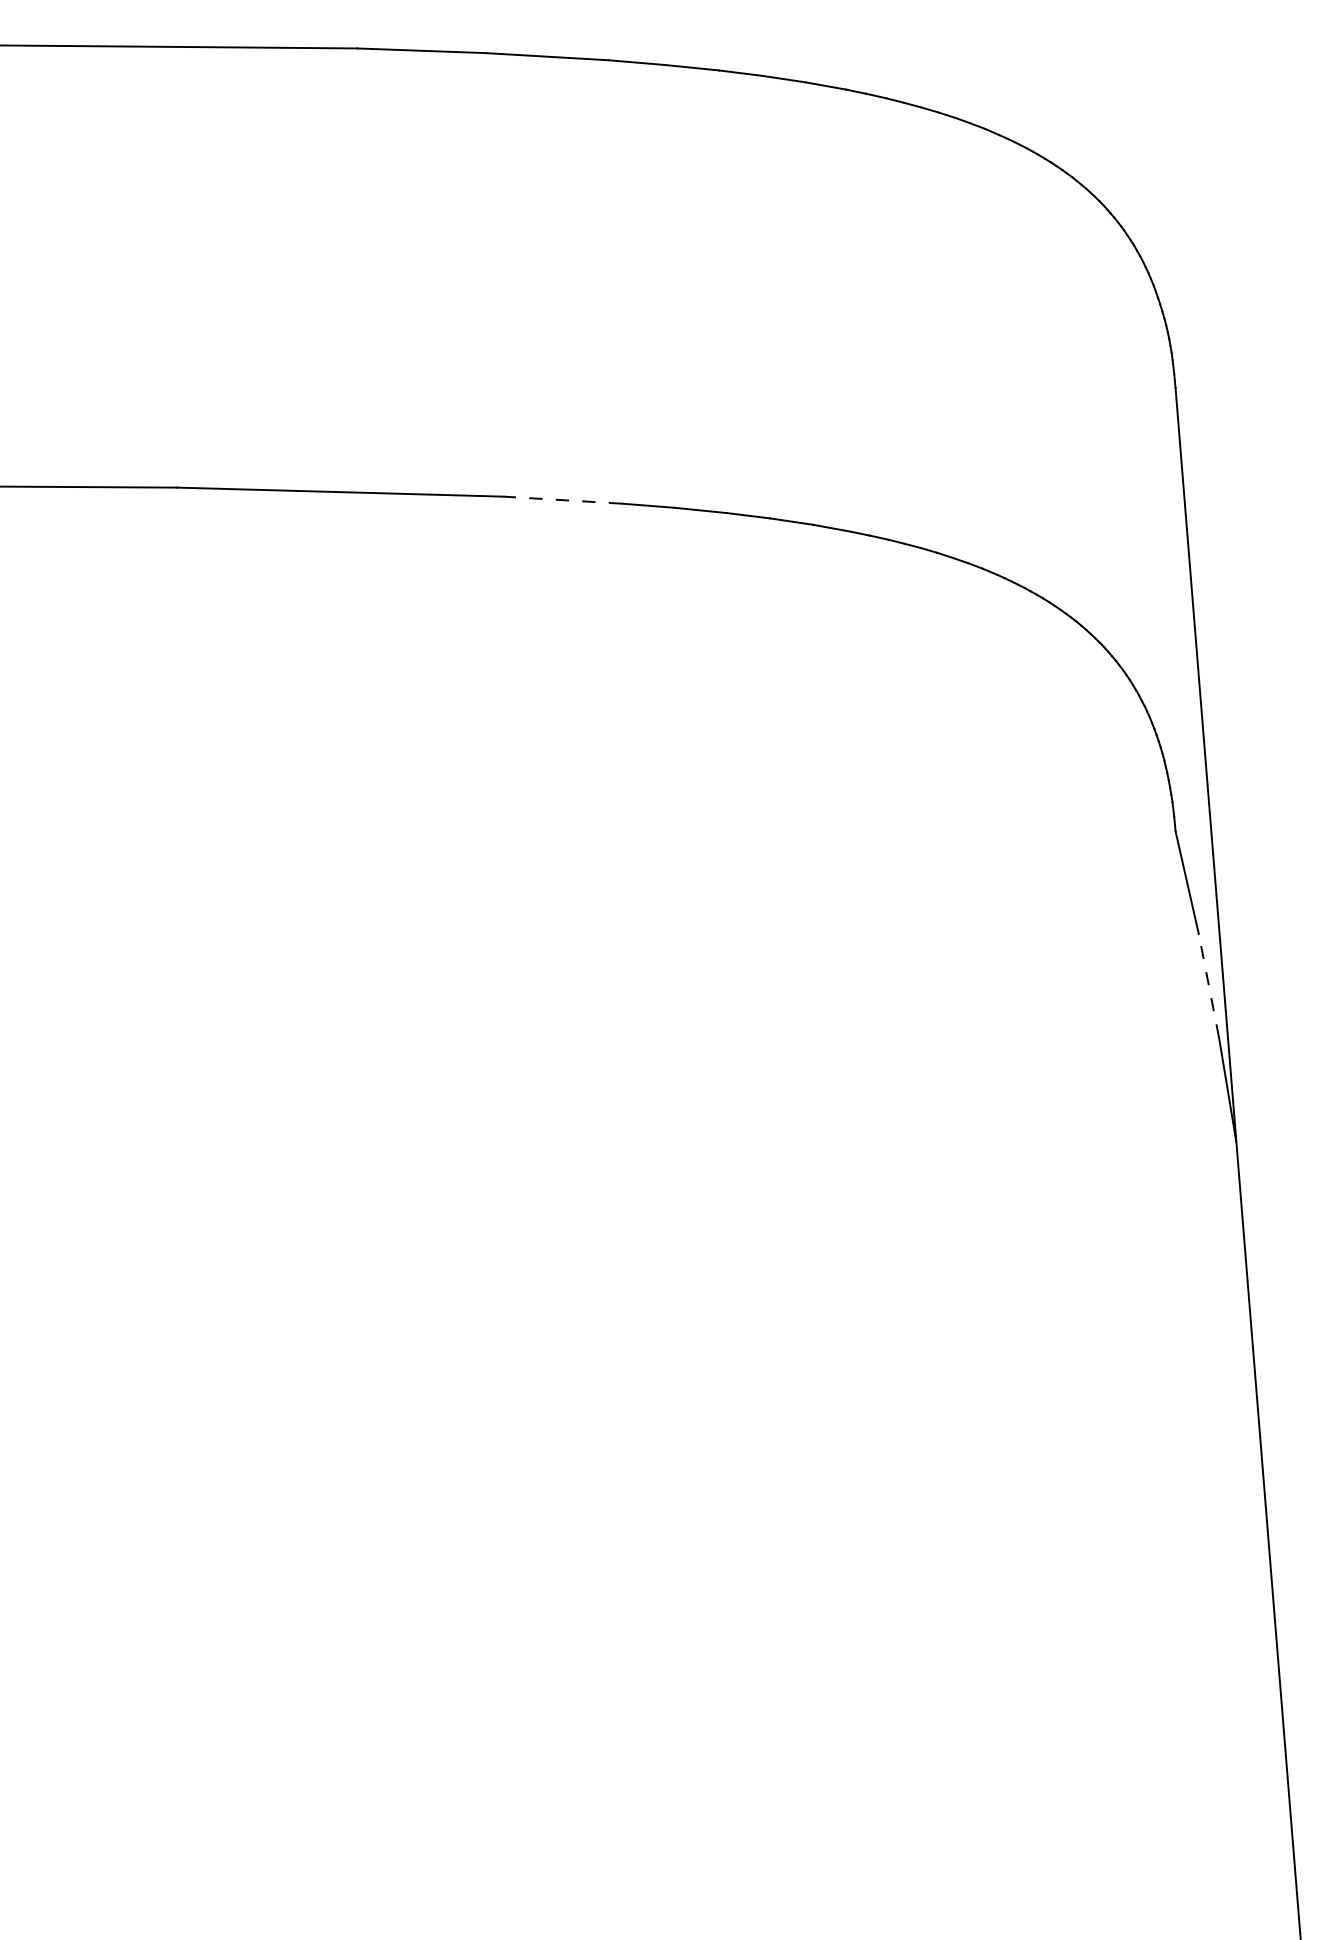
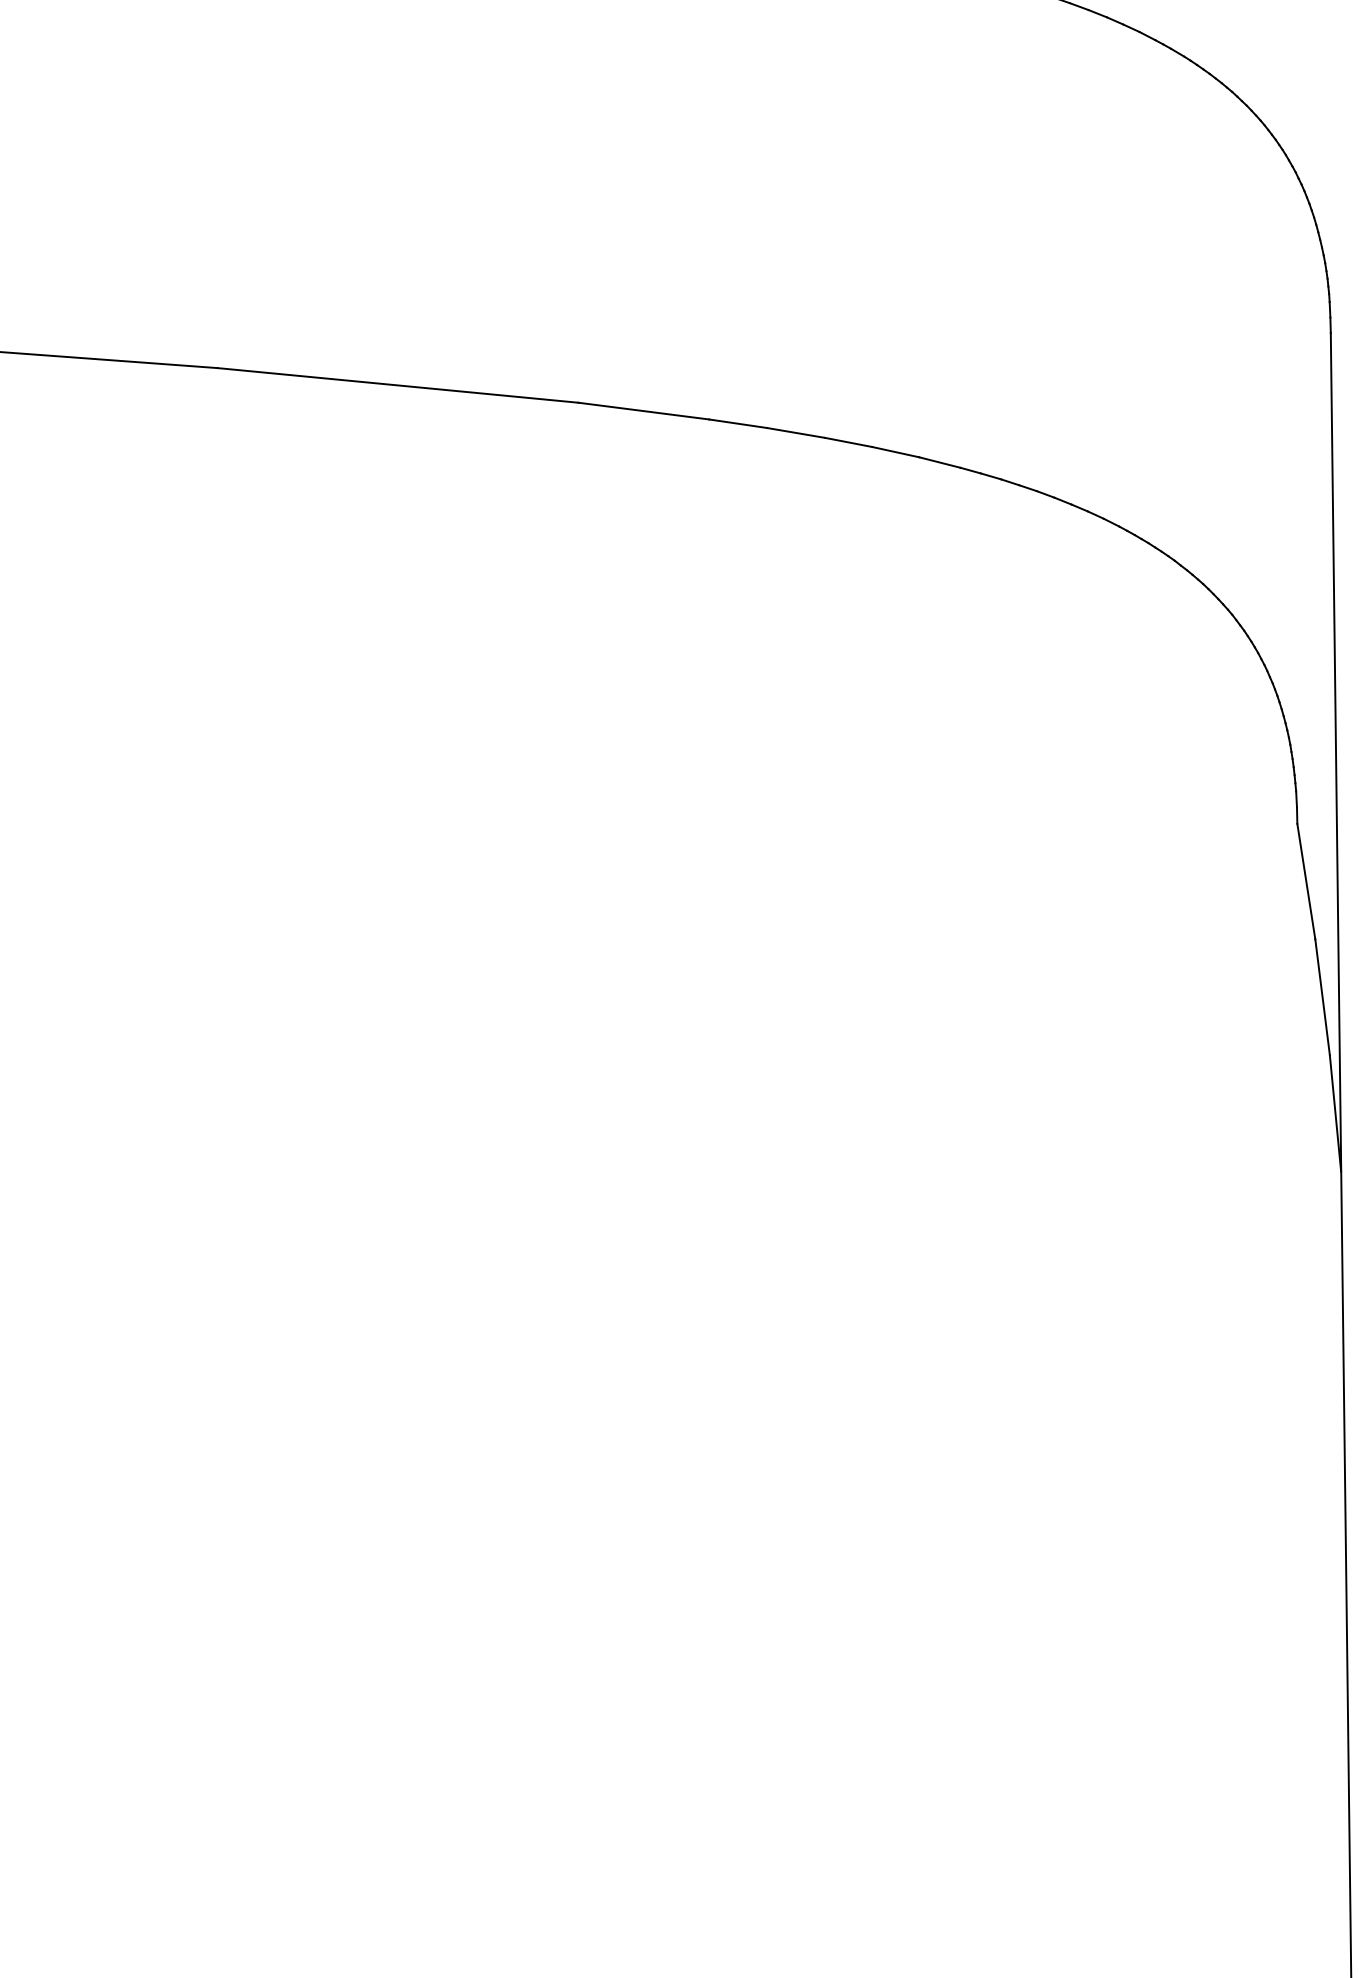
line: (562, 500) -> (643, 411), dashed -> solid
line: (1208, 985) -> (1322, 997), dashed -> solid

